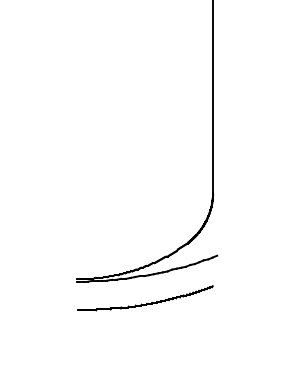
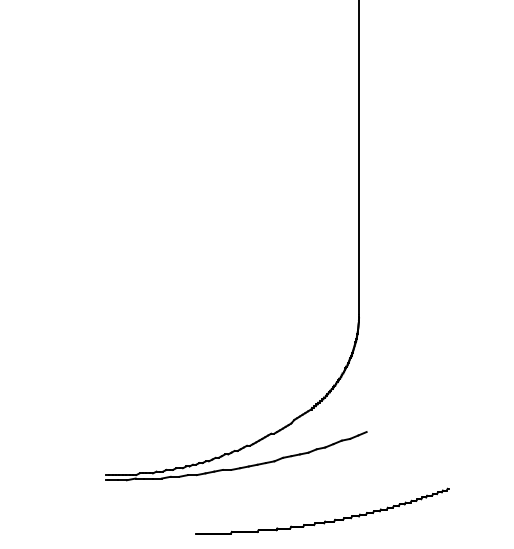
part: (145, 298) -> (322, 511), moved

